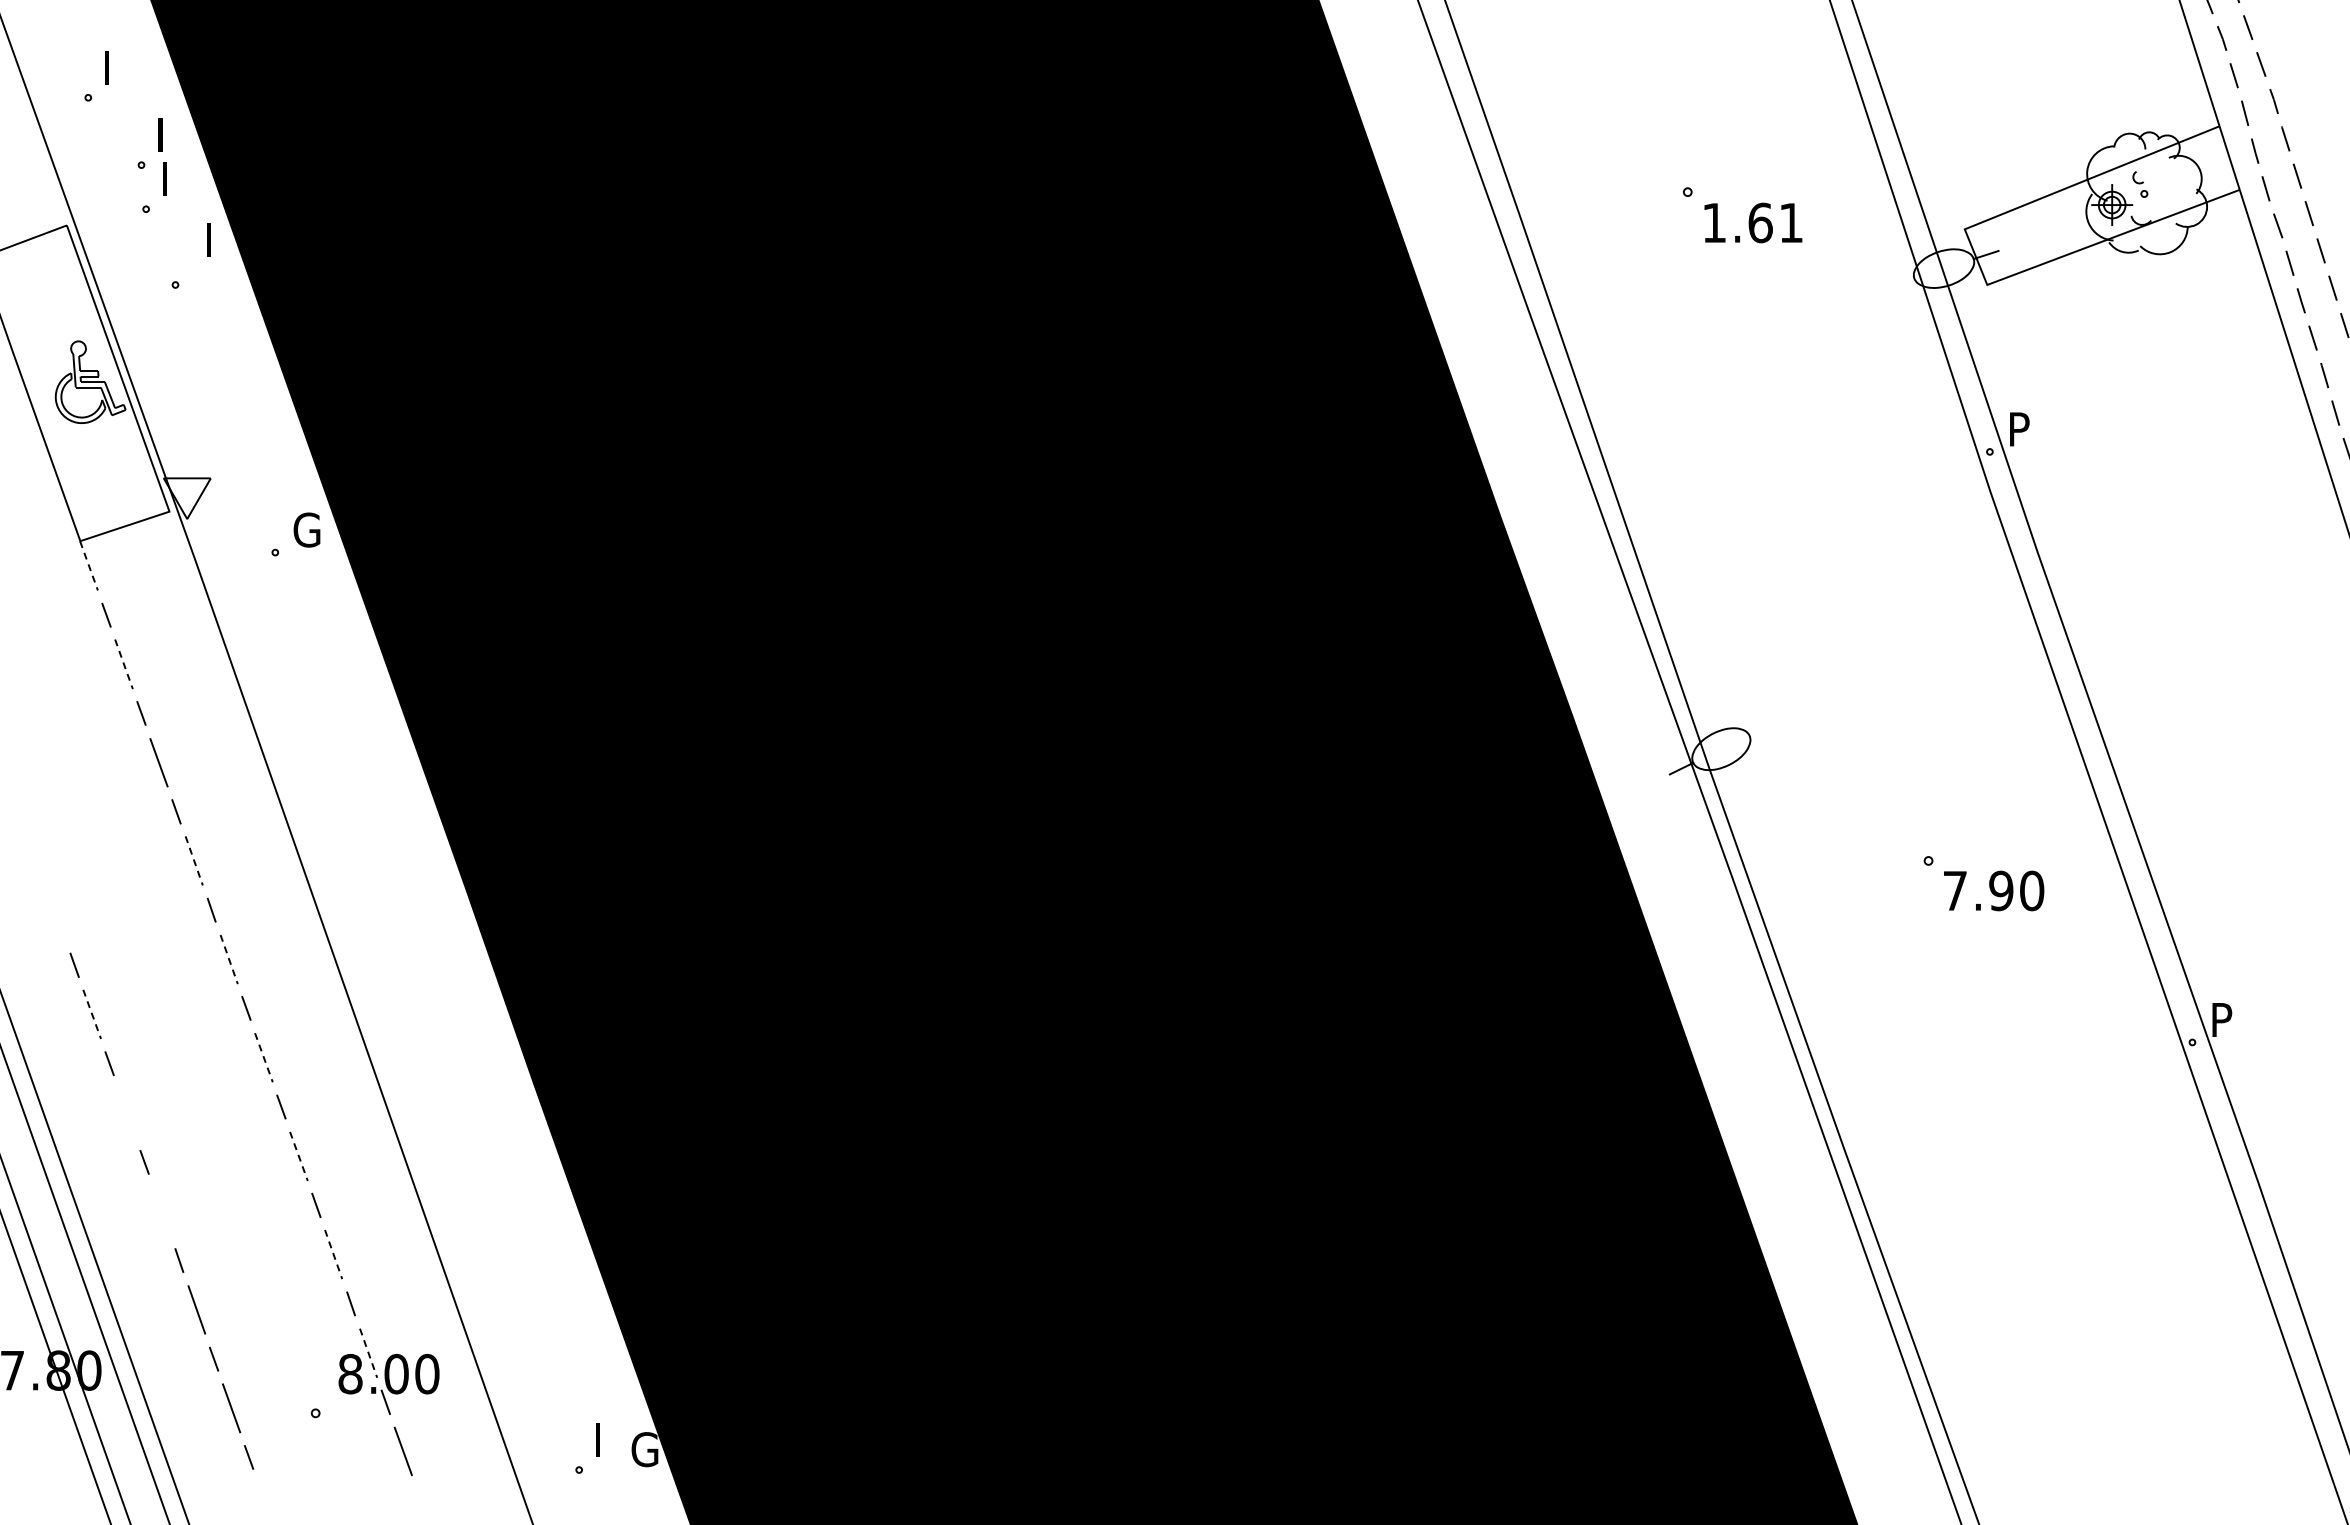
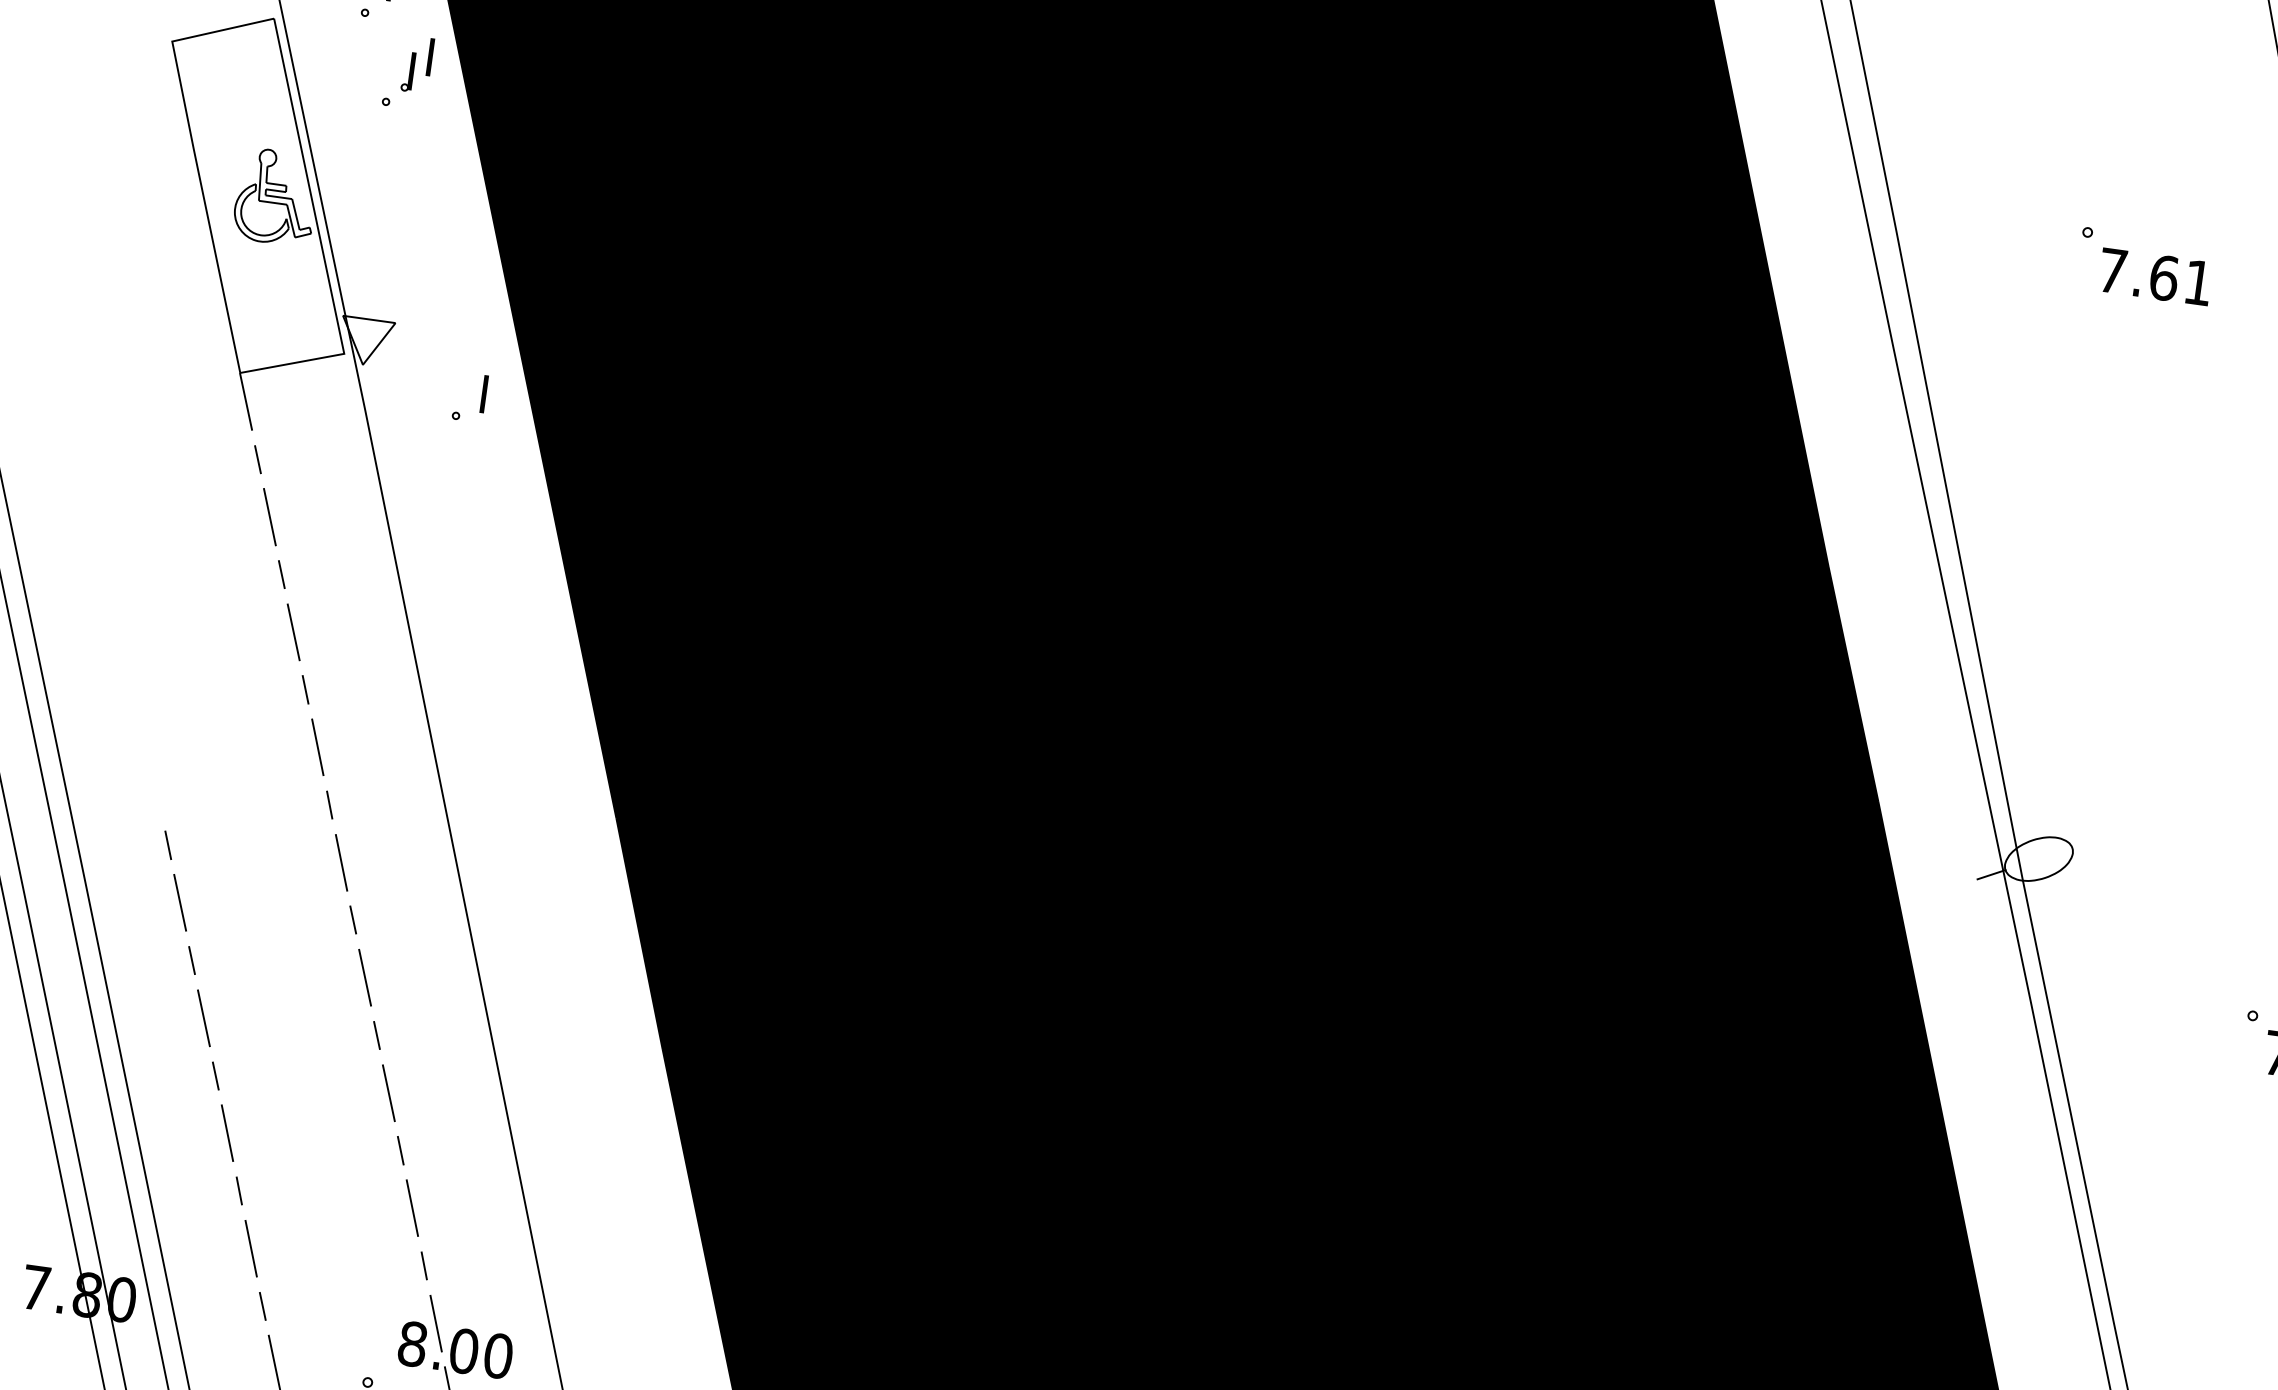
text: (1714, 222) -> (2112, 270), 1.61 -> 7.61
part: (190, 255) -> (407, 71), added
text: (306, 529) -> (494, 394), G -> I
line: (89, 566) -> (246, 402), dashed -> solid
line: (124, 664) -> (270, 517), dashed -> solid
line: (194, 861) -> (318, 748), dashed -> solid
line: (229, 960) -> (341, 863), dashed -> solid
line: (92, 1014) -> (180, 902), dashed -> solid
line: (264, 1058) -> (365, 978), dashed -> solid
line: (126, 1112) -> (203, 1017), added
line: (299, 1156) -> (389, 1093), dashed -> solid
line: (161, 1210) -> (227, 1132), added
line: (333, 1255) -> (412, 1209), dashed -> solid
line: (368, 1353) -> (435, 1323), dashed -> solid

